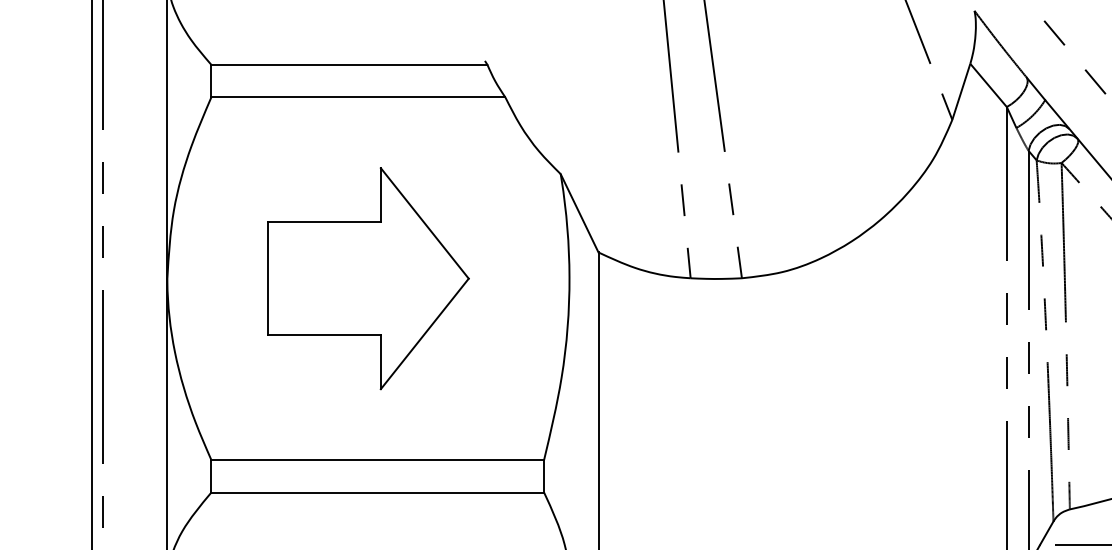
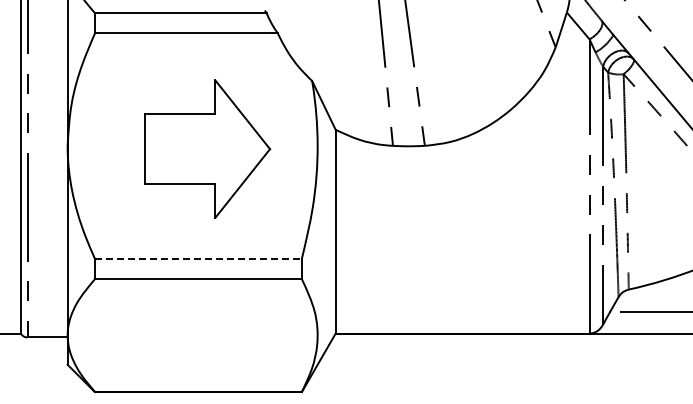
part: (368, 277) -> (207, 148), moved
line: (377, 459) -> (198, 258), solid -> dashed

